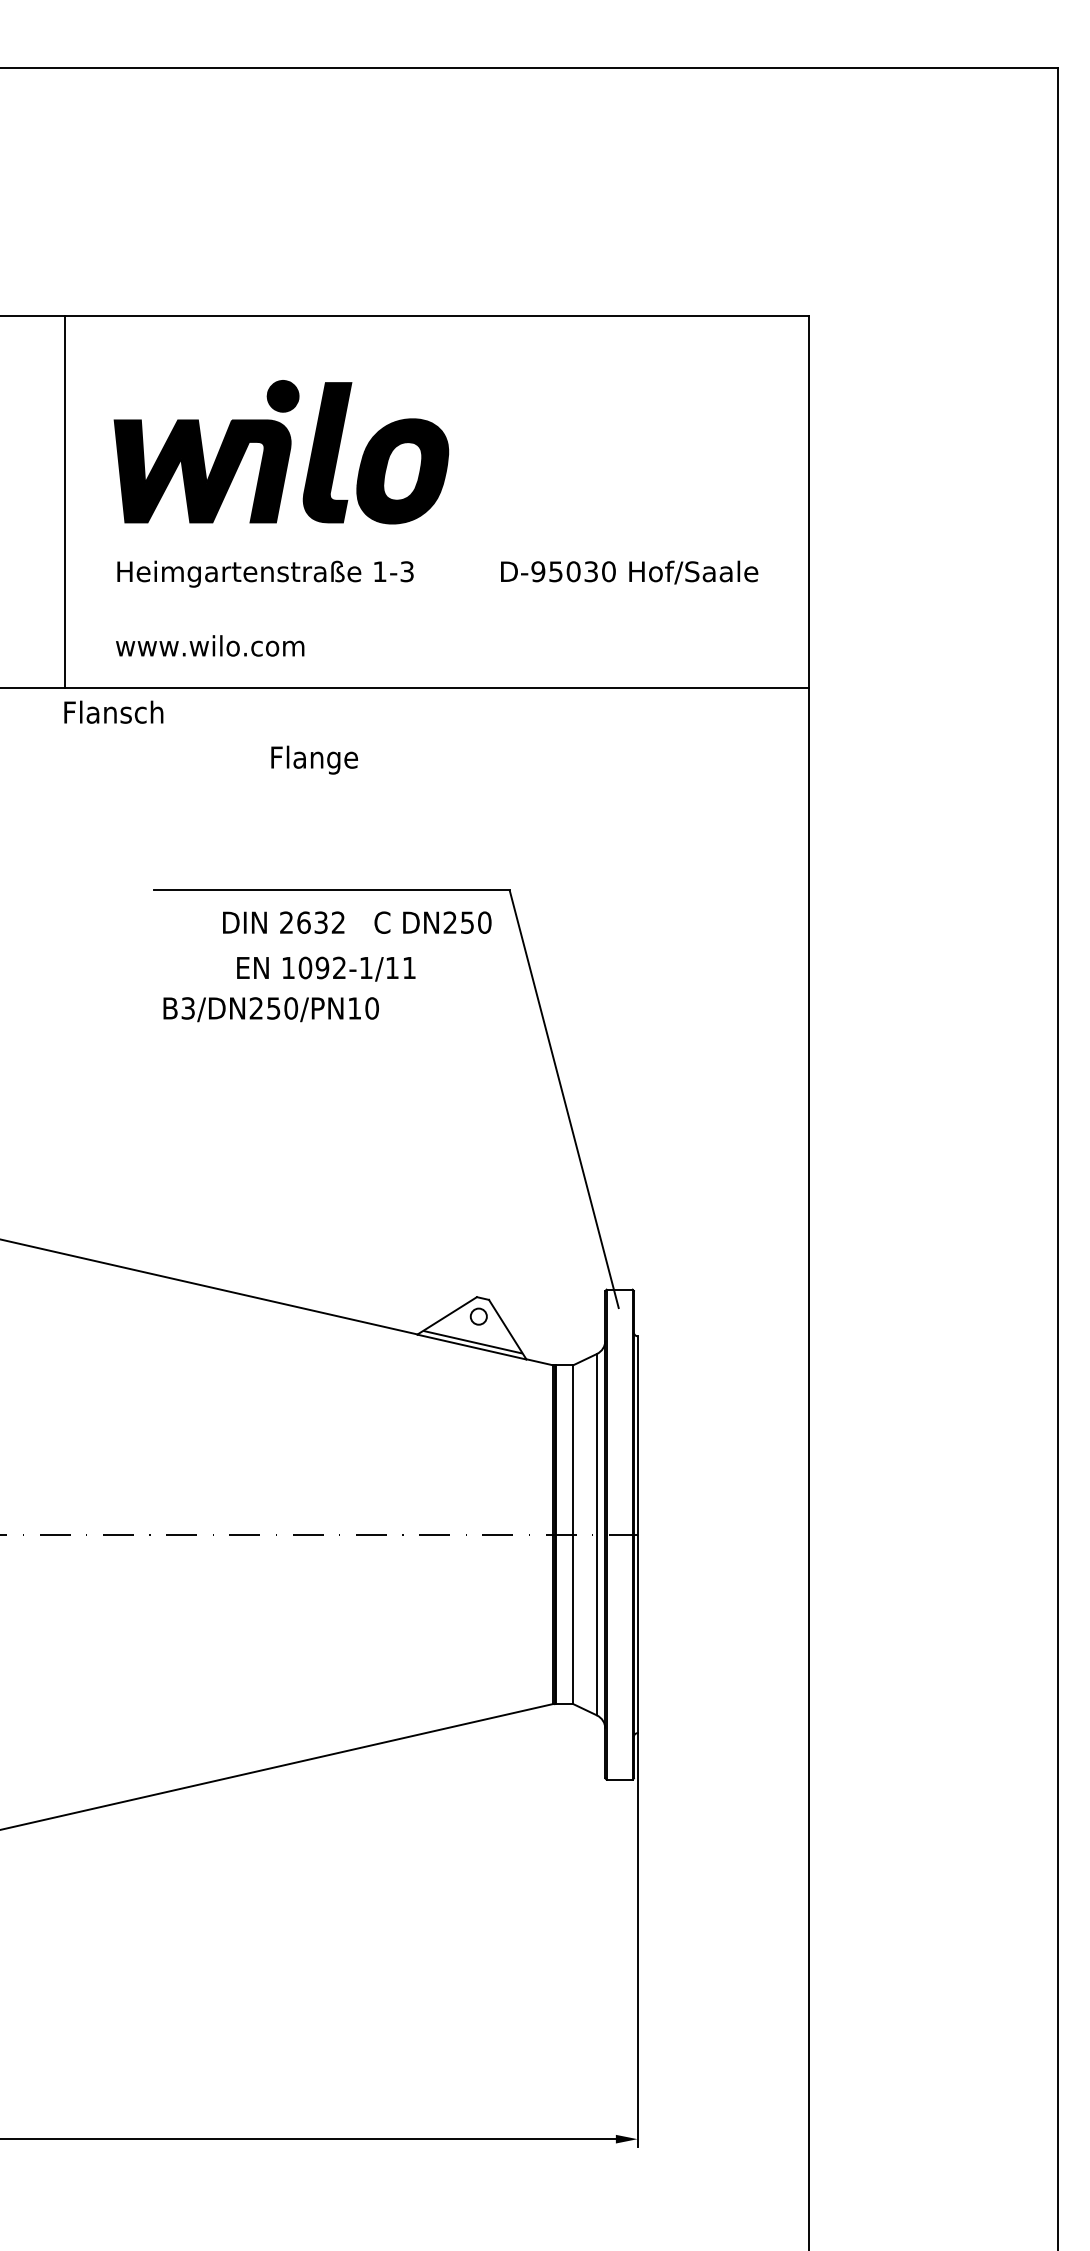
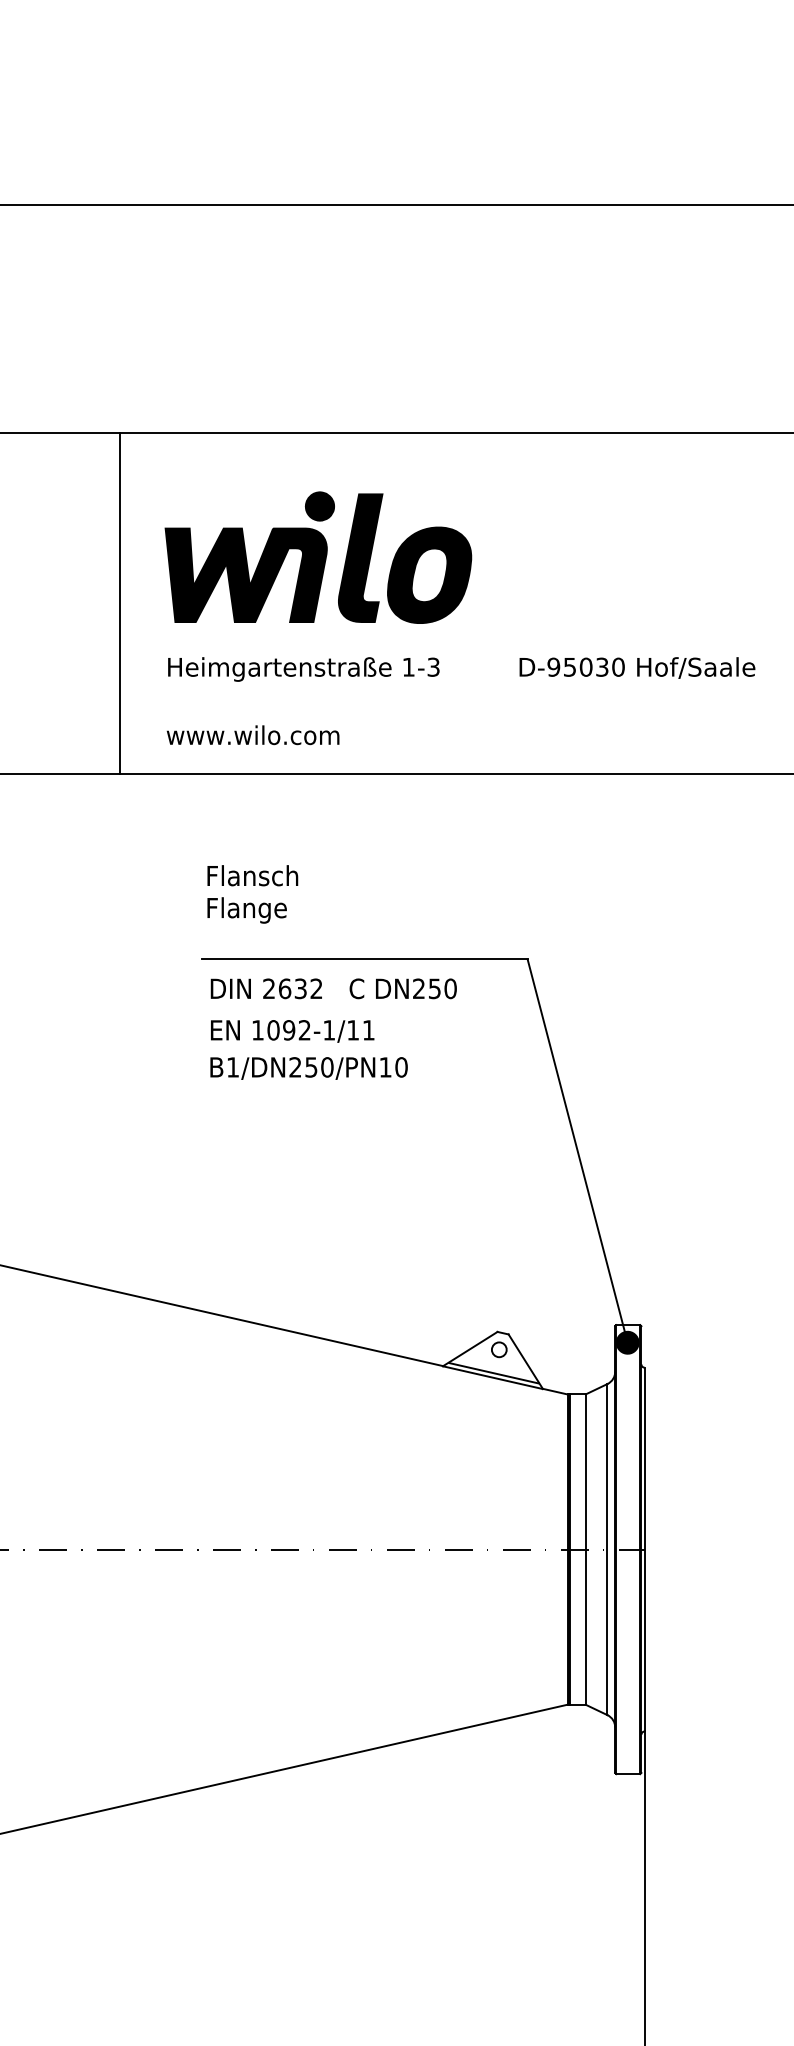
text: (113, 711) -> (252, 875), moved
text: (314, 759) -> (247, 909), moved
text: (357, 922) -> (334, 988), moved
text: (326, 968) -> (292, 1030), moved
text: (187, 1008) -> (232, 1067), B3/DN250/PN10 -> B1/DN250/PN10
fill: (618, 1308) -> (627, 1342), added

